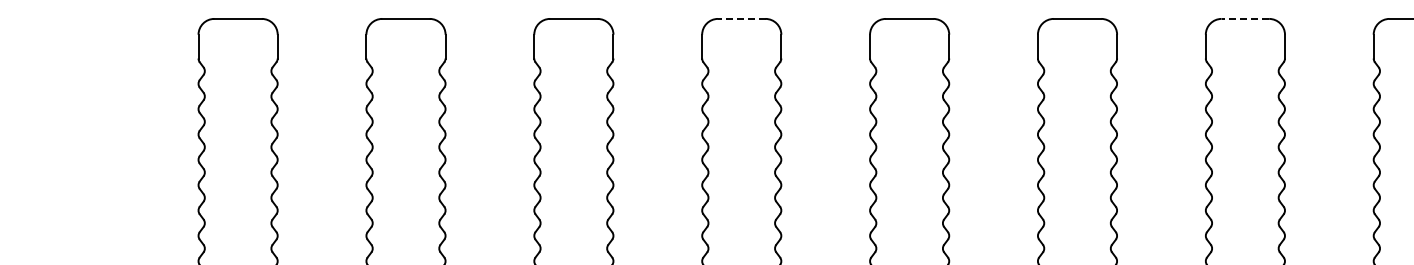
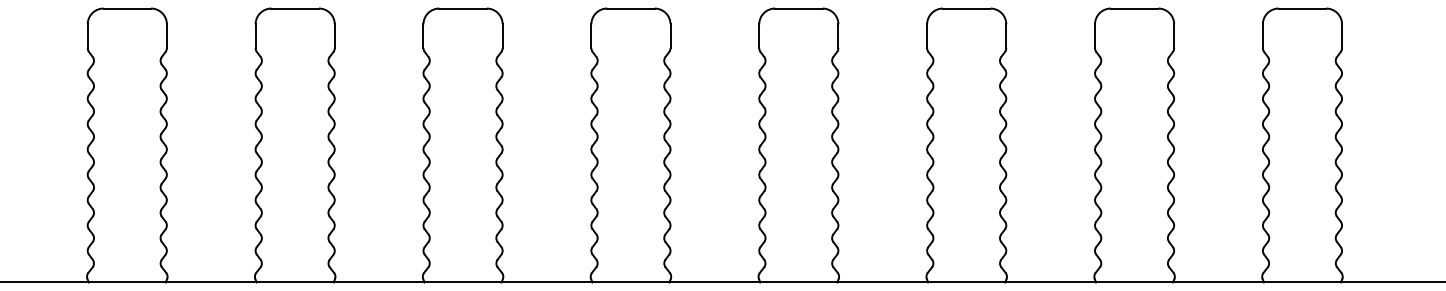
line: (741, 18) -> (630, 8), dashed -> solid
line: (1245, 18) -> (1134, 8), dashed -> solid

